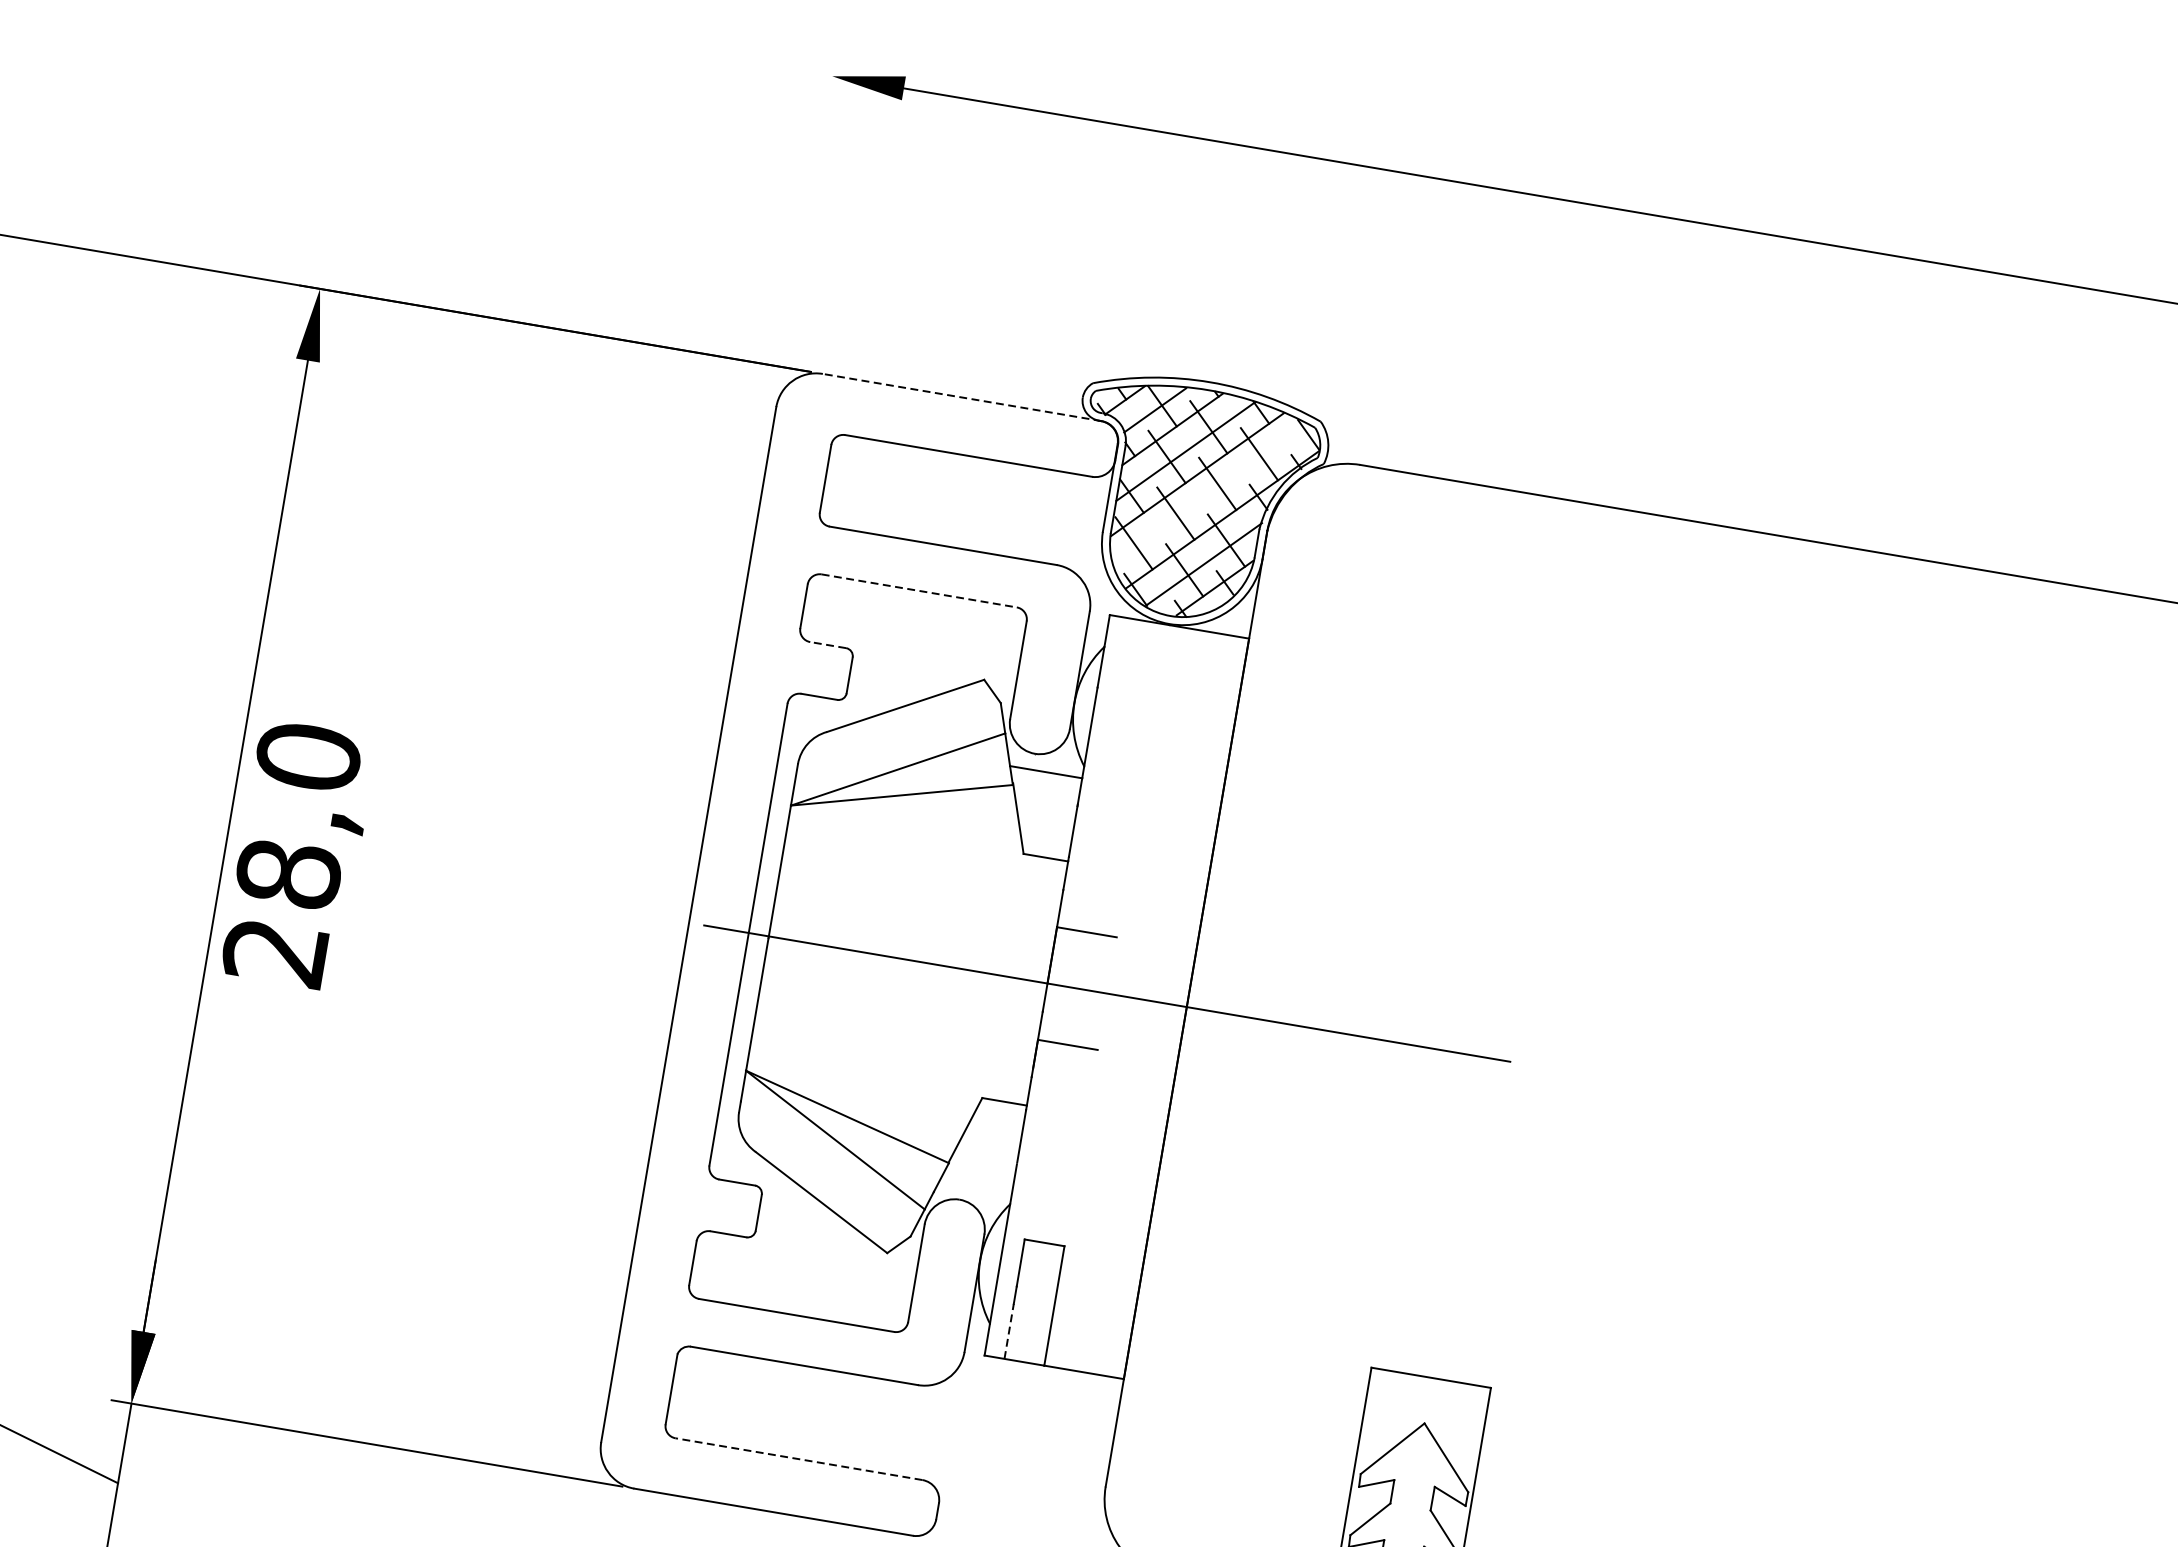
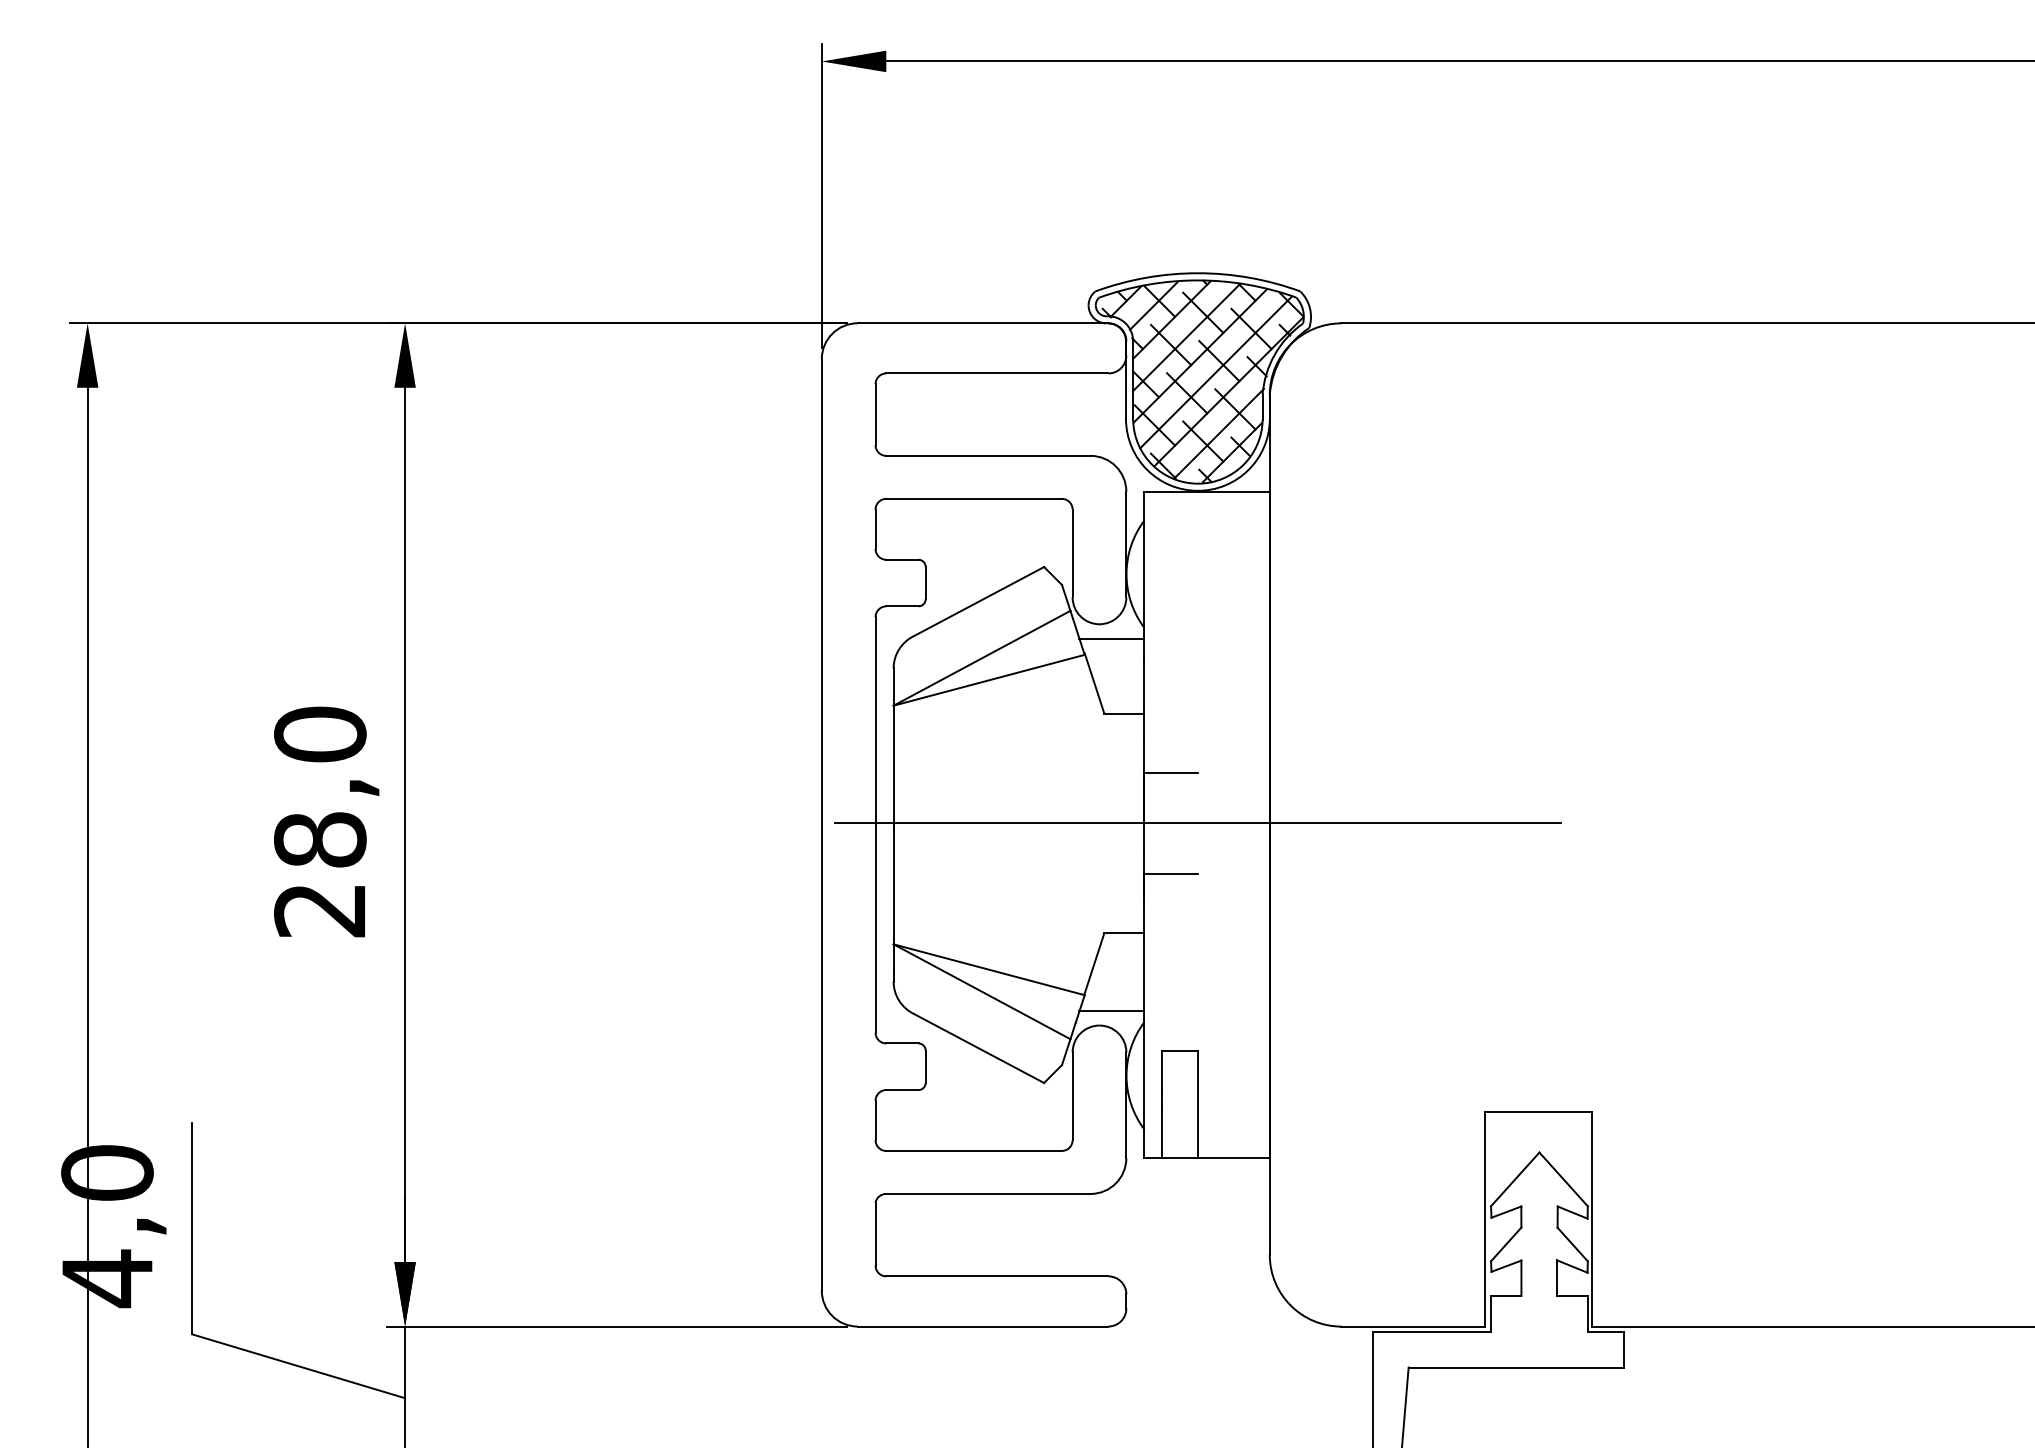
line: (806, 225) -> (821, 195), added
line: (961, 397) -> (982, 323), dashed -> solid
line: (1212, 496) -> (1216, 372), added
line: (919, 590) -> (974, 498), dashed -> solid
line: (827, 644) -> (901, 559), dashed -> solid
text: (299, 854) -> (326, 821), moved
line: (975, 1186) -> (1111, 1011), added
line: (1009, 1331) -> (1162, 1133), dashed -> solid
line: (798, 1459) -> (996, 1276), dashed -> solid

